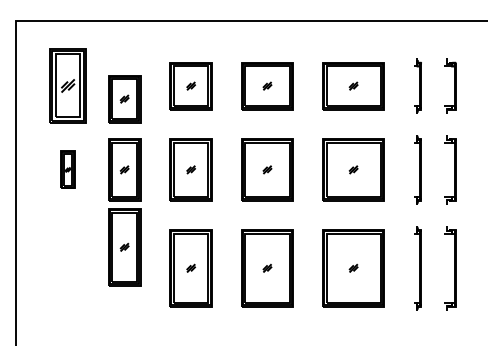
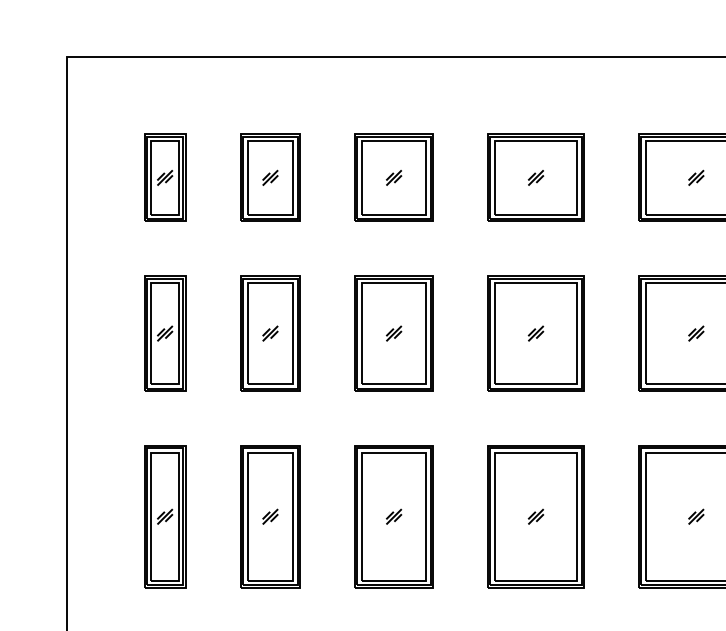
part: (67, 86) -> (164, 178), size x0.62
part: (124, 99) -> (270, 178), moved
part: (67, 169) -> (164, 332), size x1.67
part: (124, 247) -> (270, 517), moved
part: (67, 268) -> (164, 517), added

